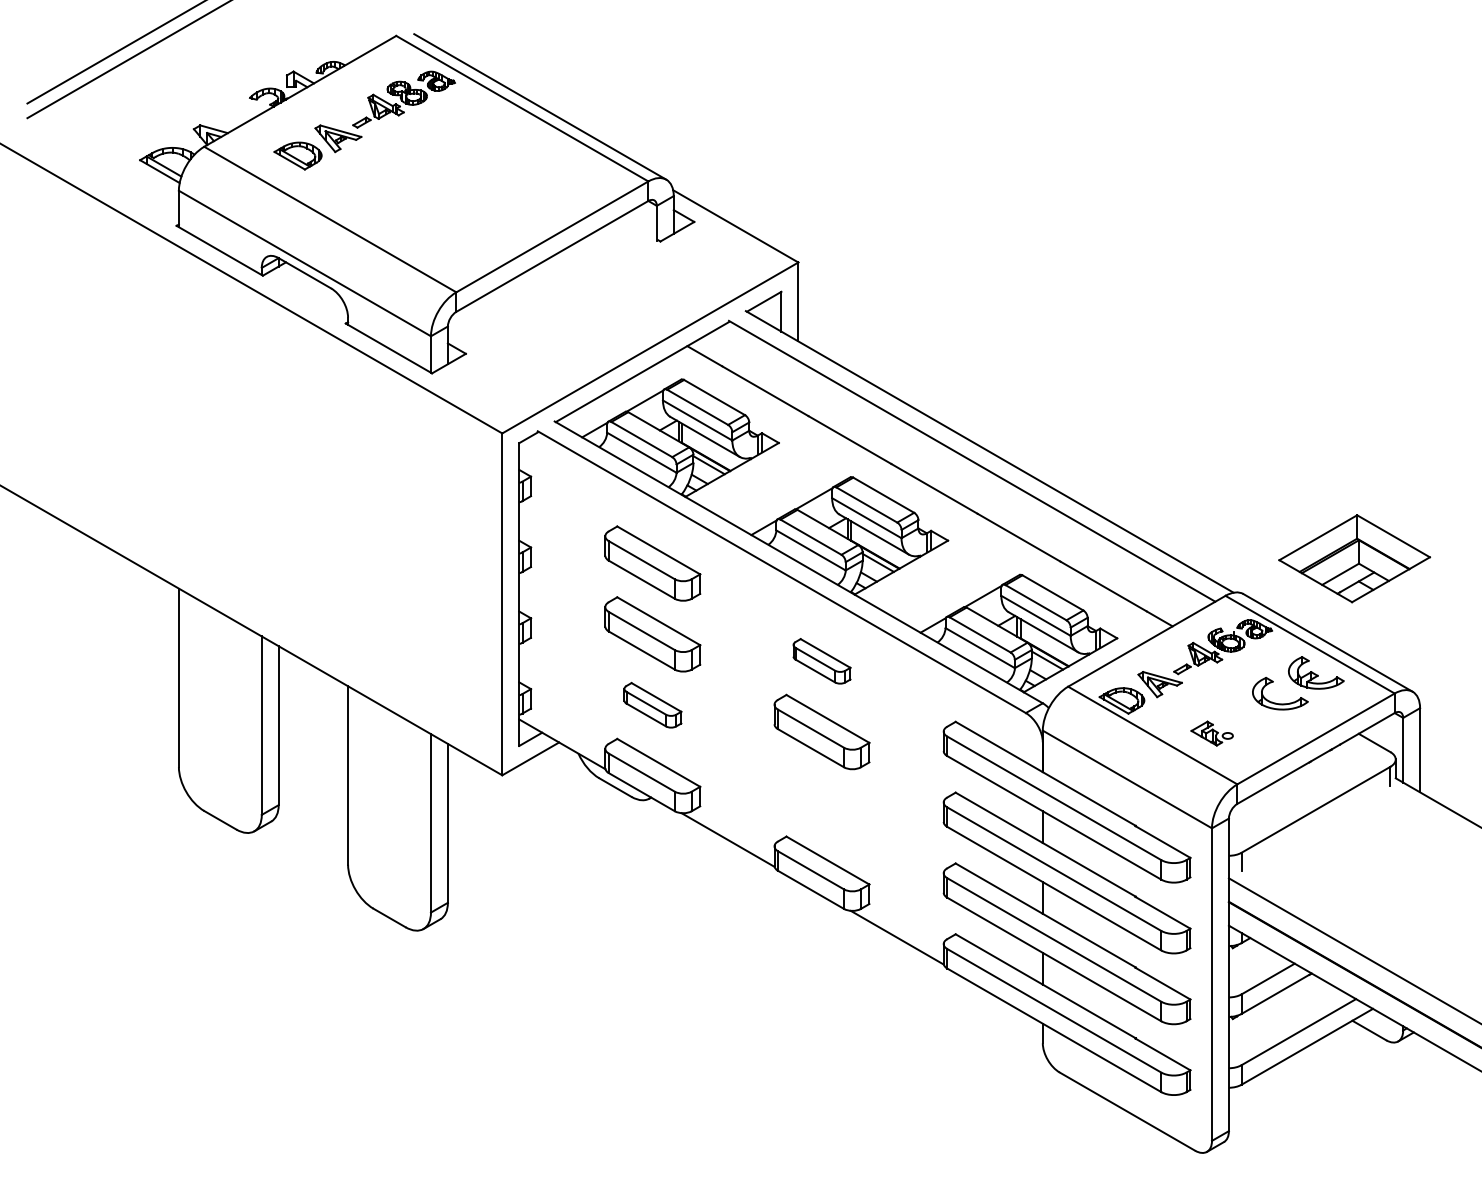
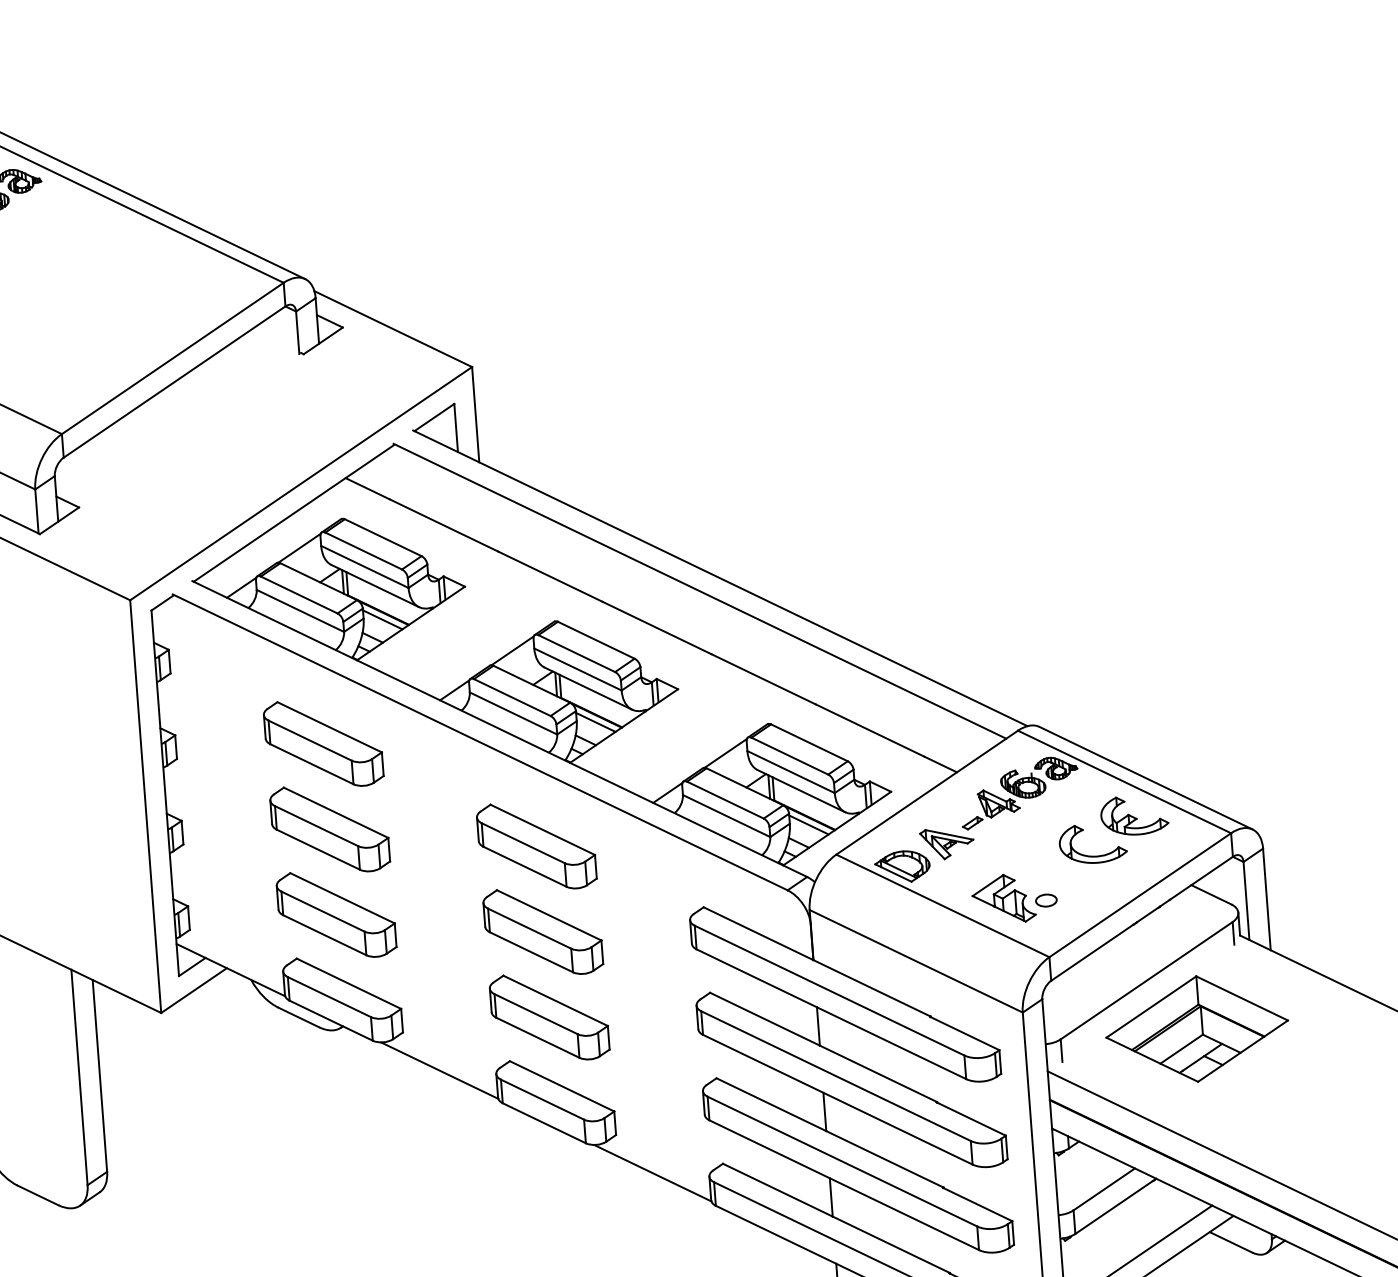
part: (1354, 558) -> (1197, 1028), moved
part: (821, 661) -> (536, 846), size x1.67
part: (652, 705) -> (336, 915), size x1.67
part: (1211, 733) -> (1013, 898), size x1.67
part: (821, 802) -> (549, 1016), added

